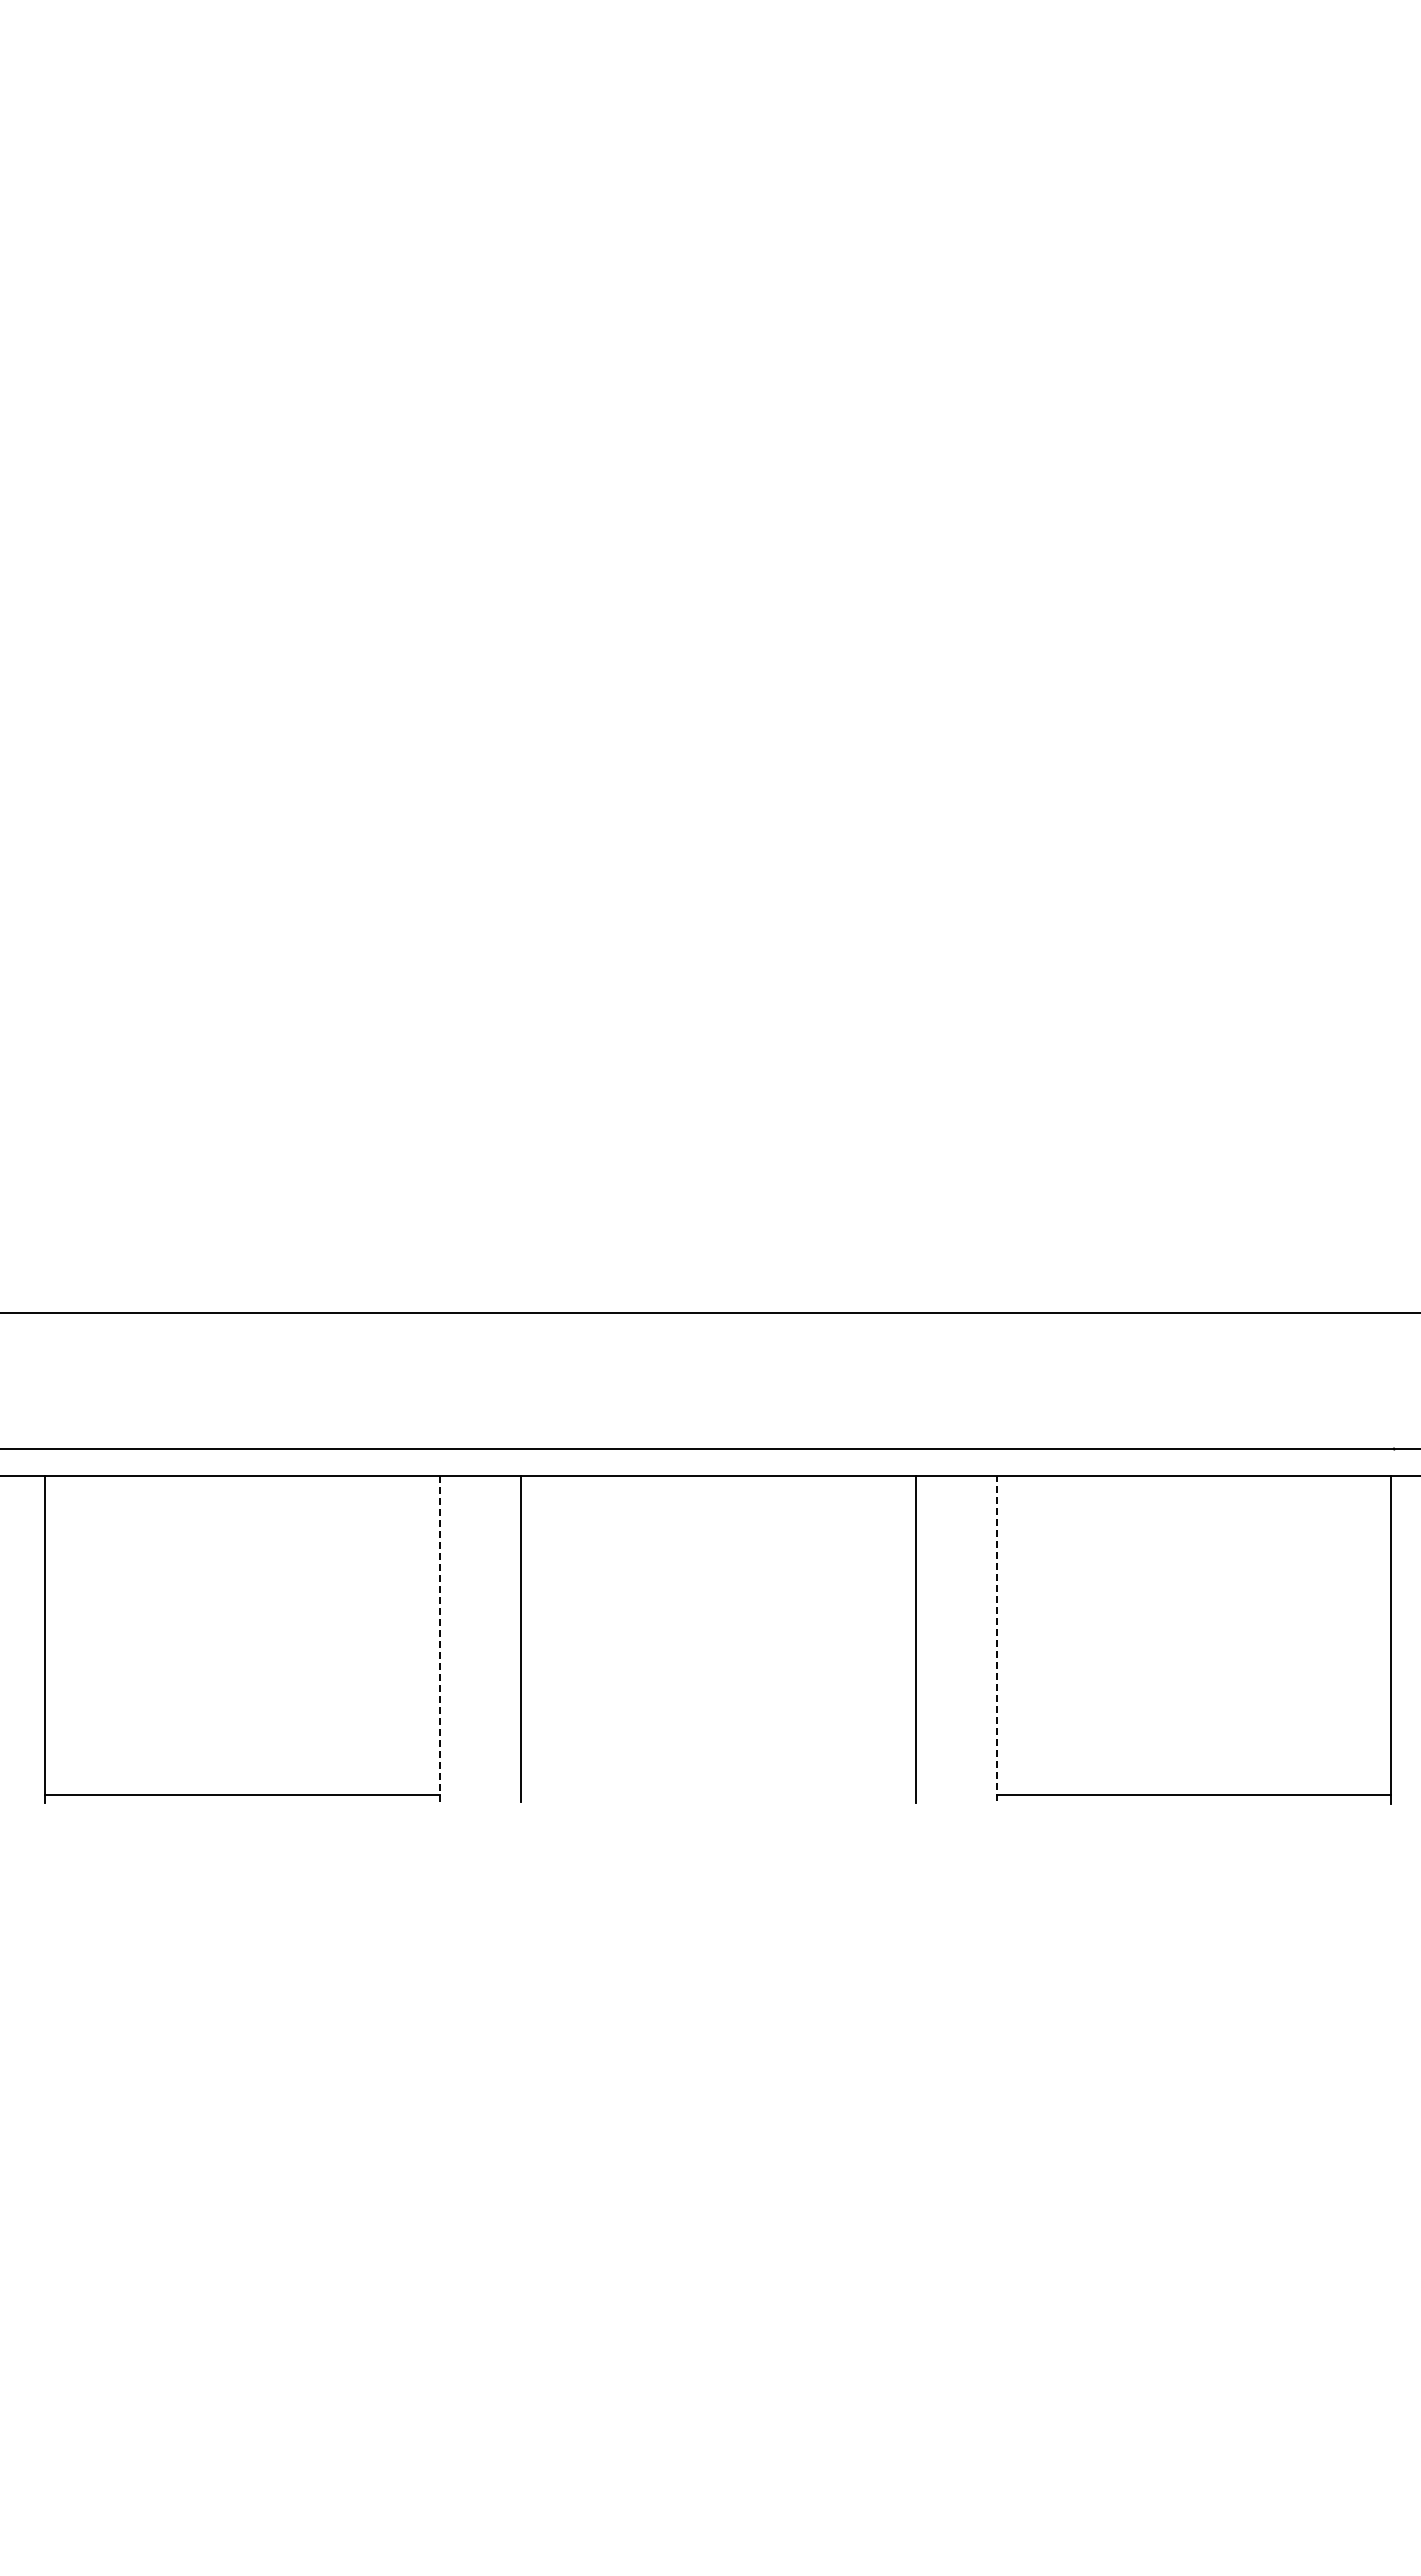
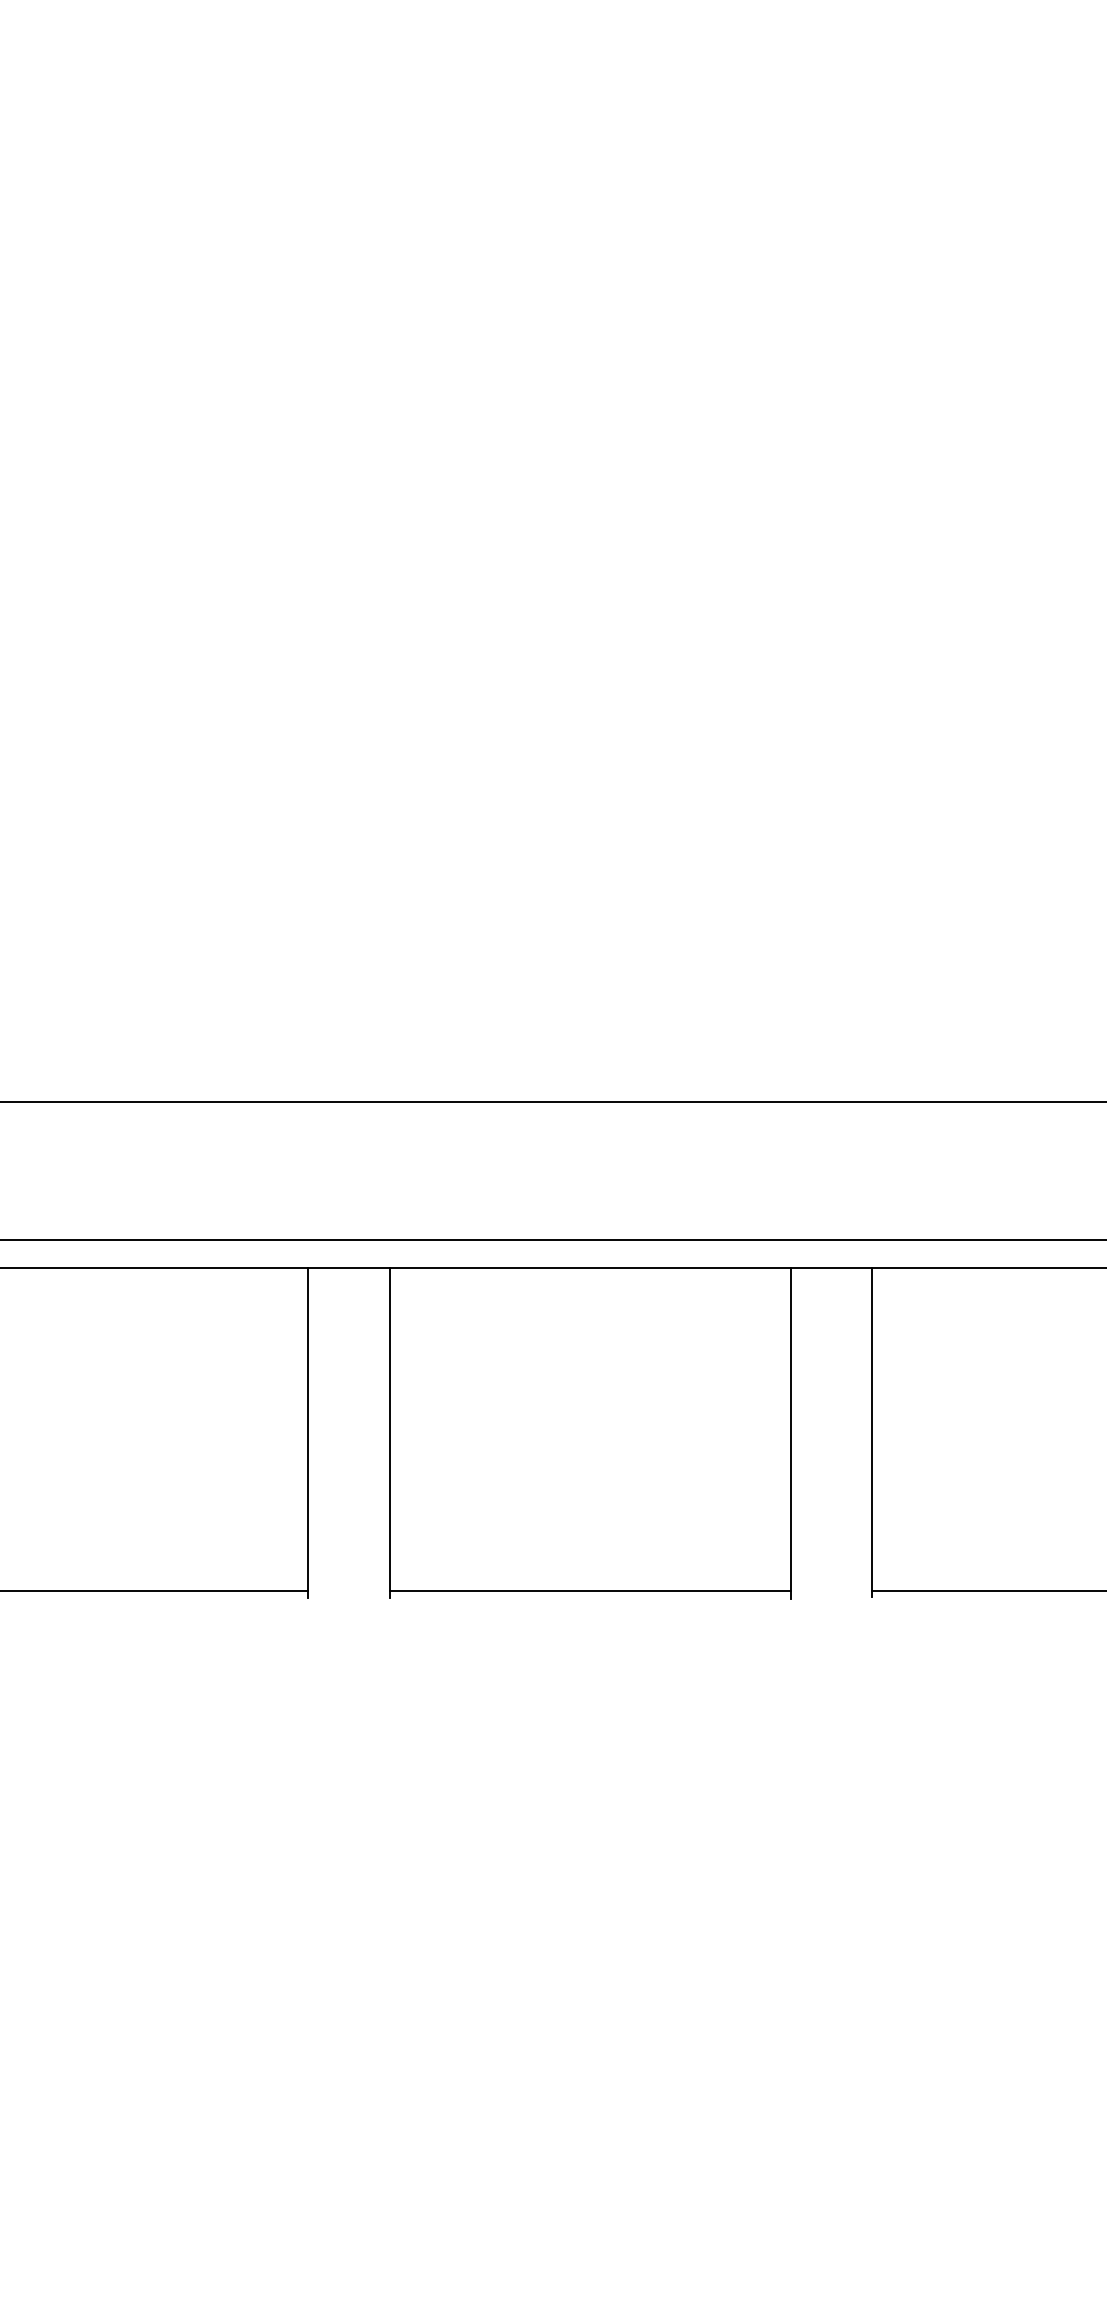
line: (997, 1638) -> (872, 1432), dashed -> solid
line: (440, 1639) -> (308, 1433), dashed -> solid
line: (718, 1794) -> (590, 1590), added

